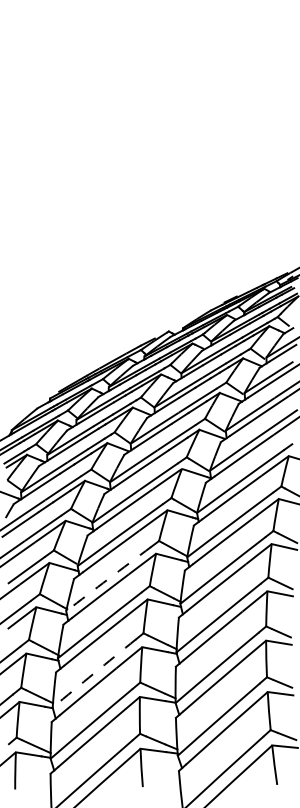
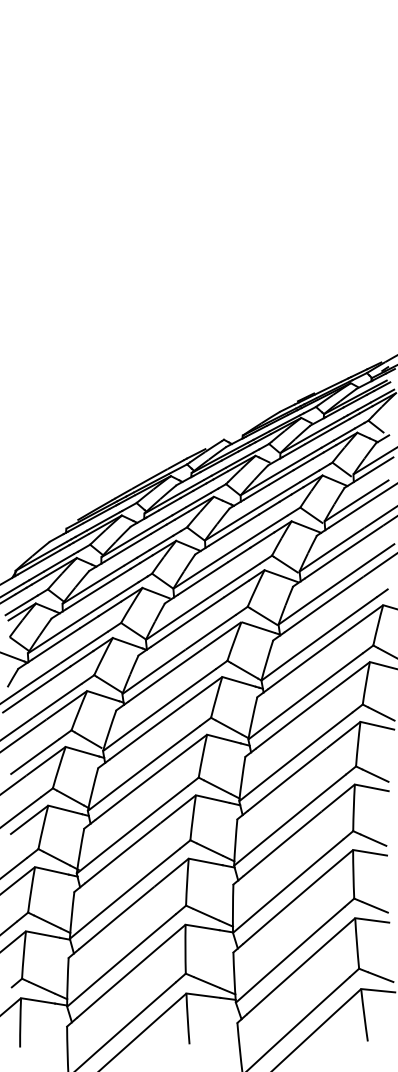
arc: (108, 578) -> (143, 767), dashed -> solid
arc: (94, 673) -> (125, 893), dashed -> solid

